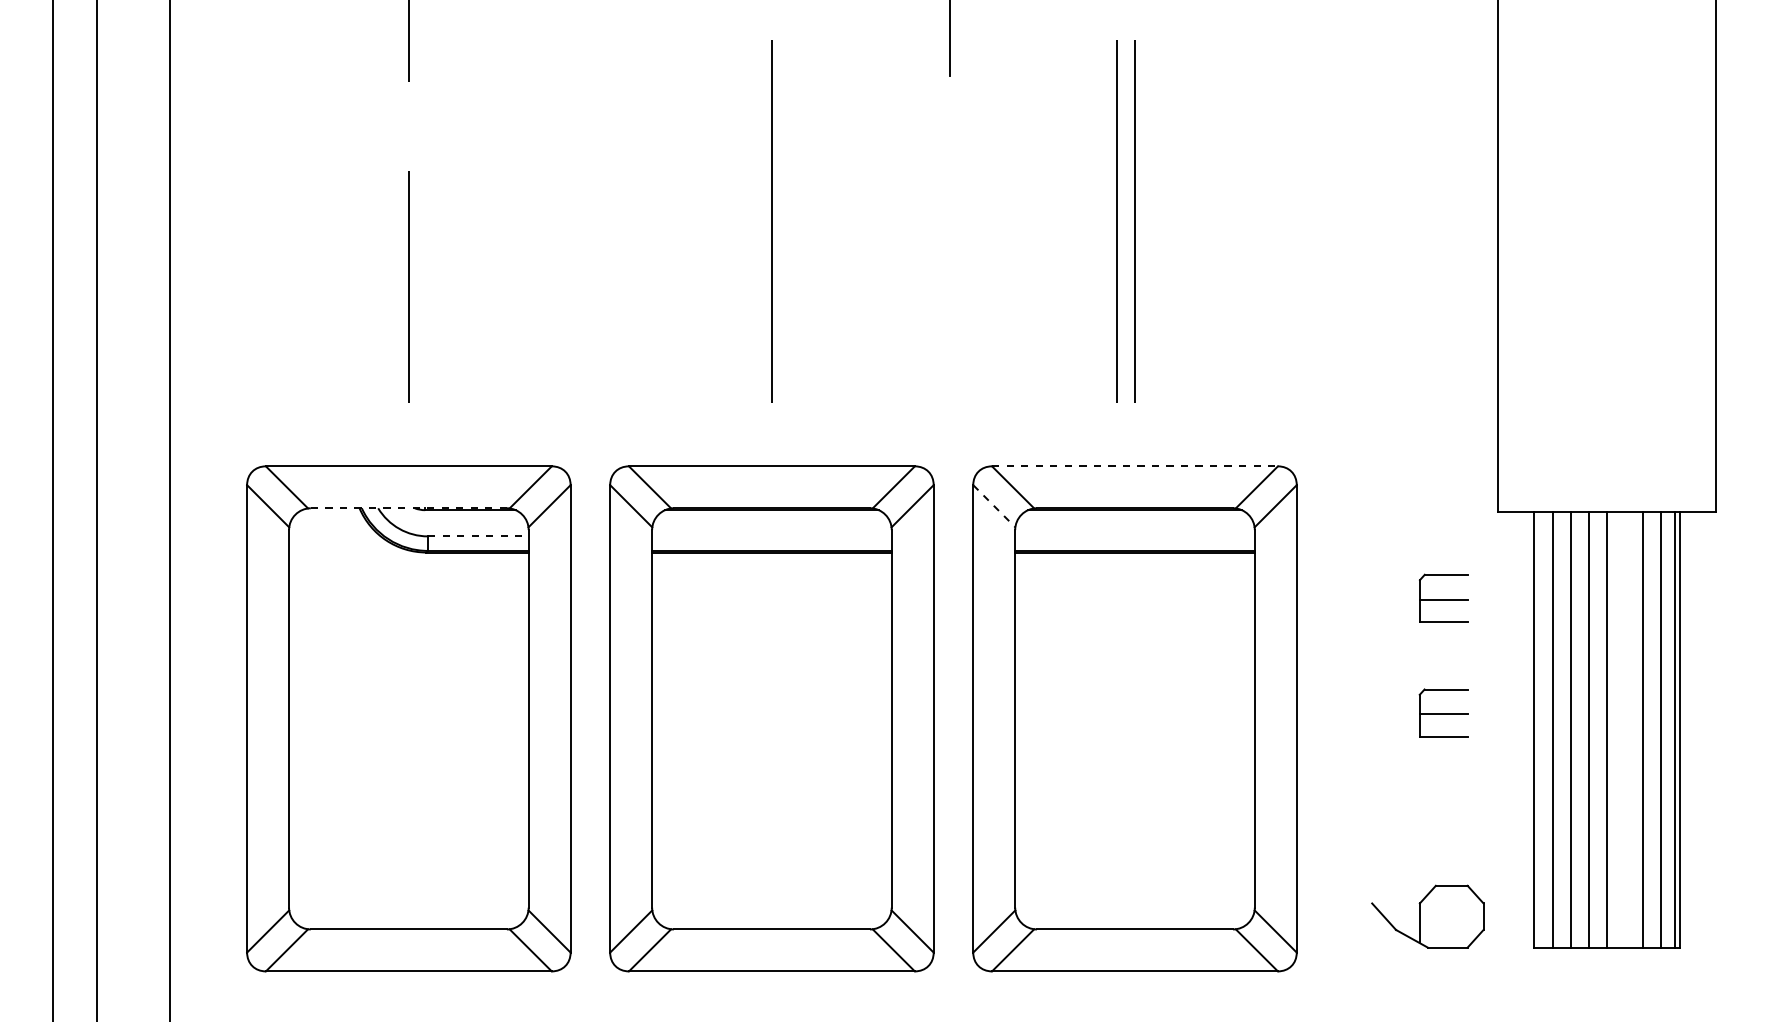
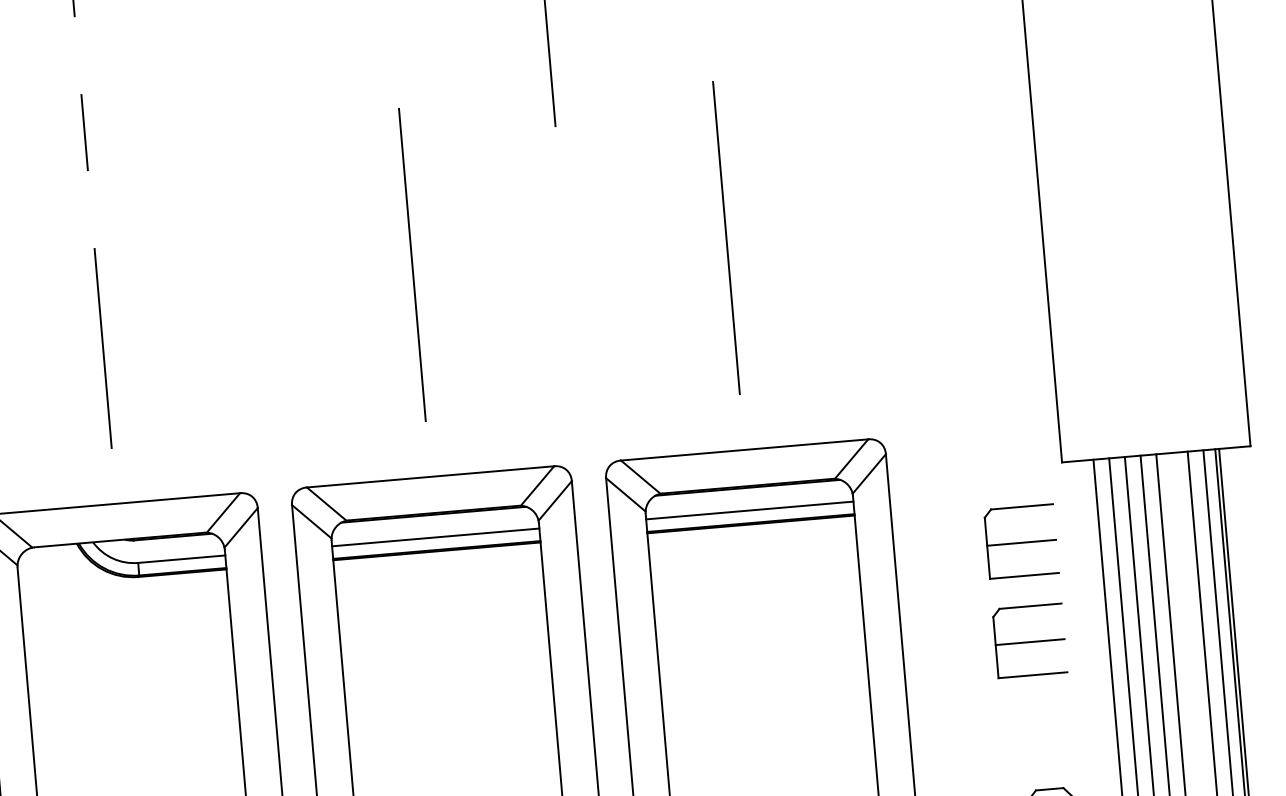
line: (1116, 221) -> (710, 239), removed
line: (1135, 466) -> (745, 450), dashed -> solid
line: (994, 506) -> (626, 495), dashed -> solid
line: (409, 508) -> (120, 540), dashed -> solid
line: (478, 536) -> (181, 559), dashed -> solid
line: (771, 536) -> (435, 537), added
line: (1134, 536) -> (749, 510), added
part: (1443, 598) -> (1021, 541), size x1.67
part: (1443, 712) -> (1029, 639), size x1.67

